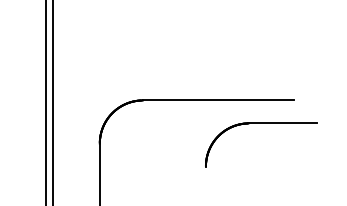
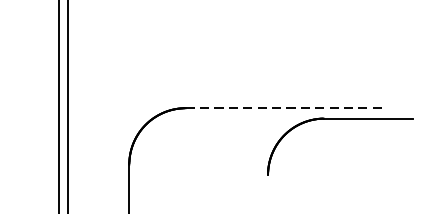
line: (218, 100) -> (284, 108), solid -> dashed
part: (261, 123) -> (340, 118), moved

